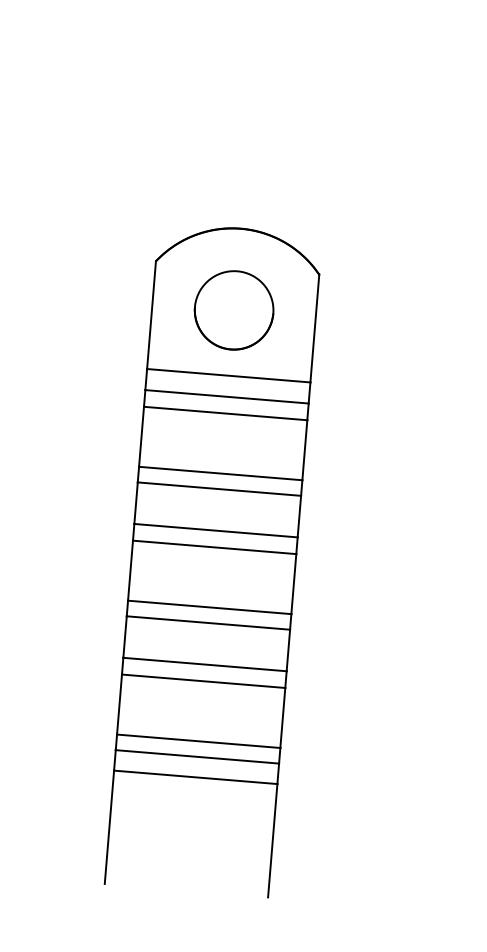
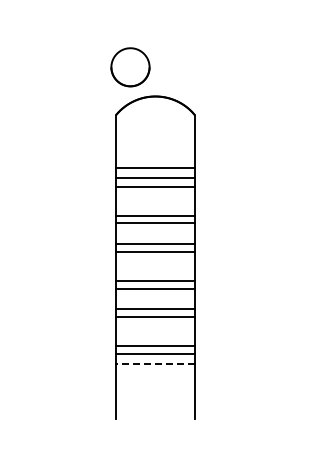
part: (234, 310) -> (130, 67), moved
line: (195, 778) -> (155, 364), solid -> dashed

